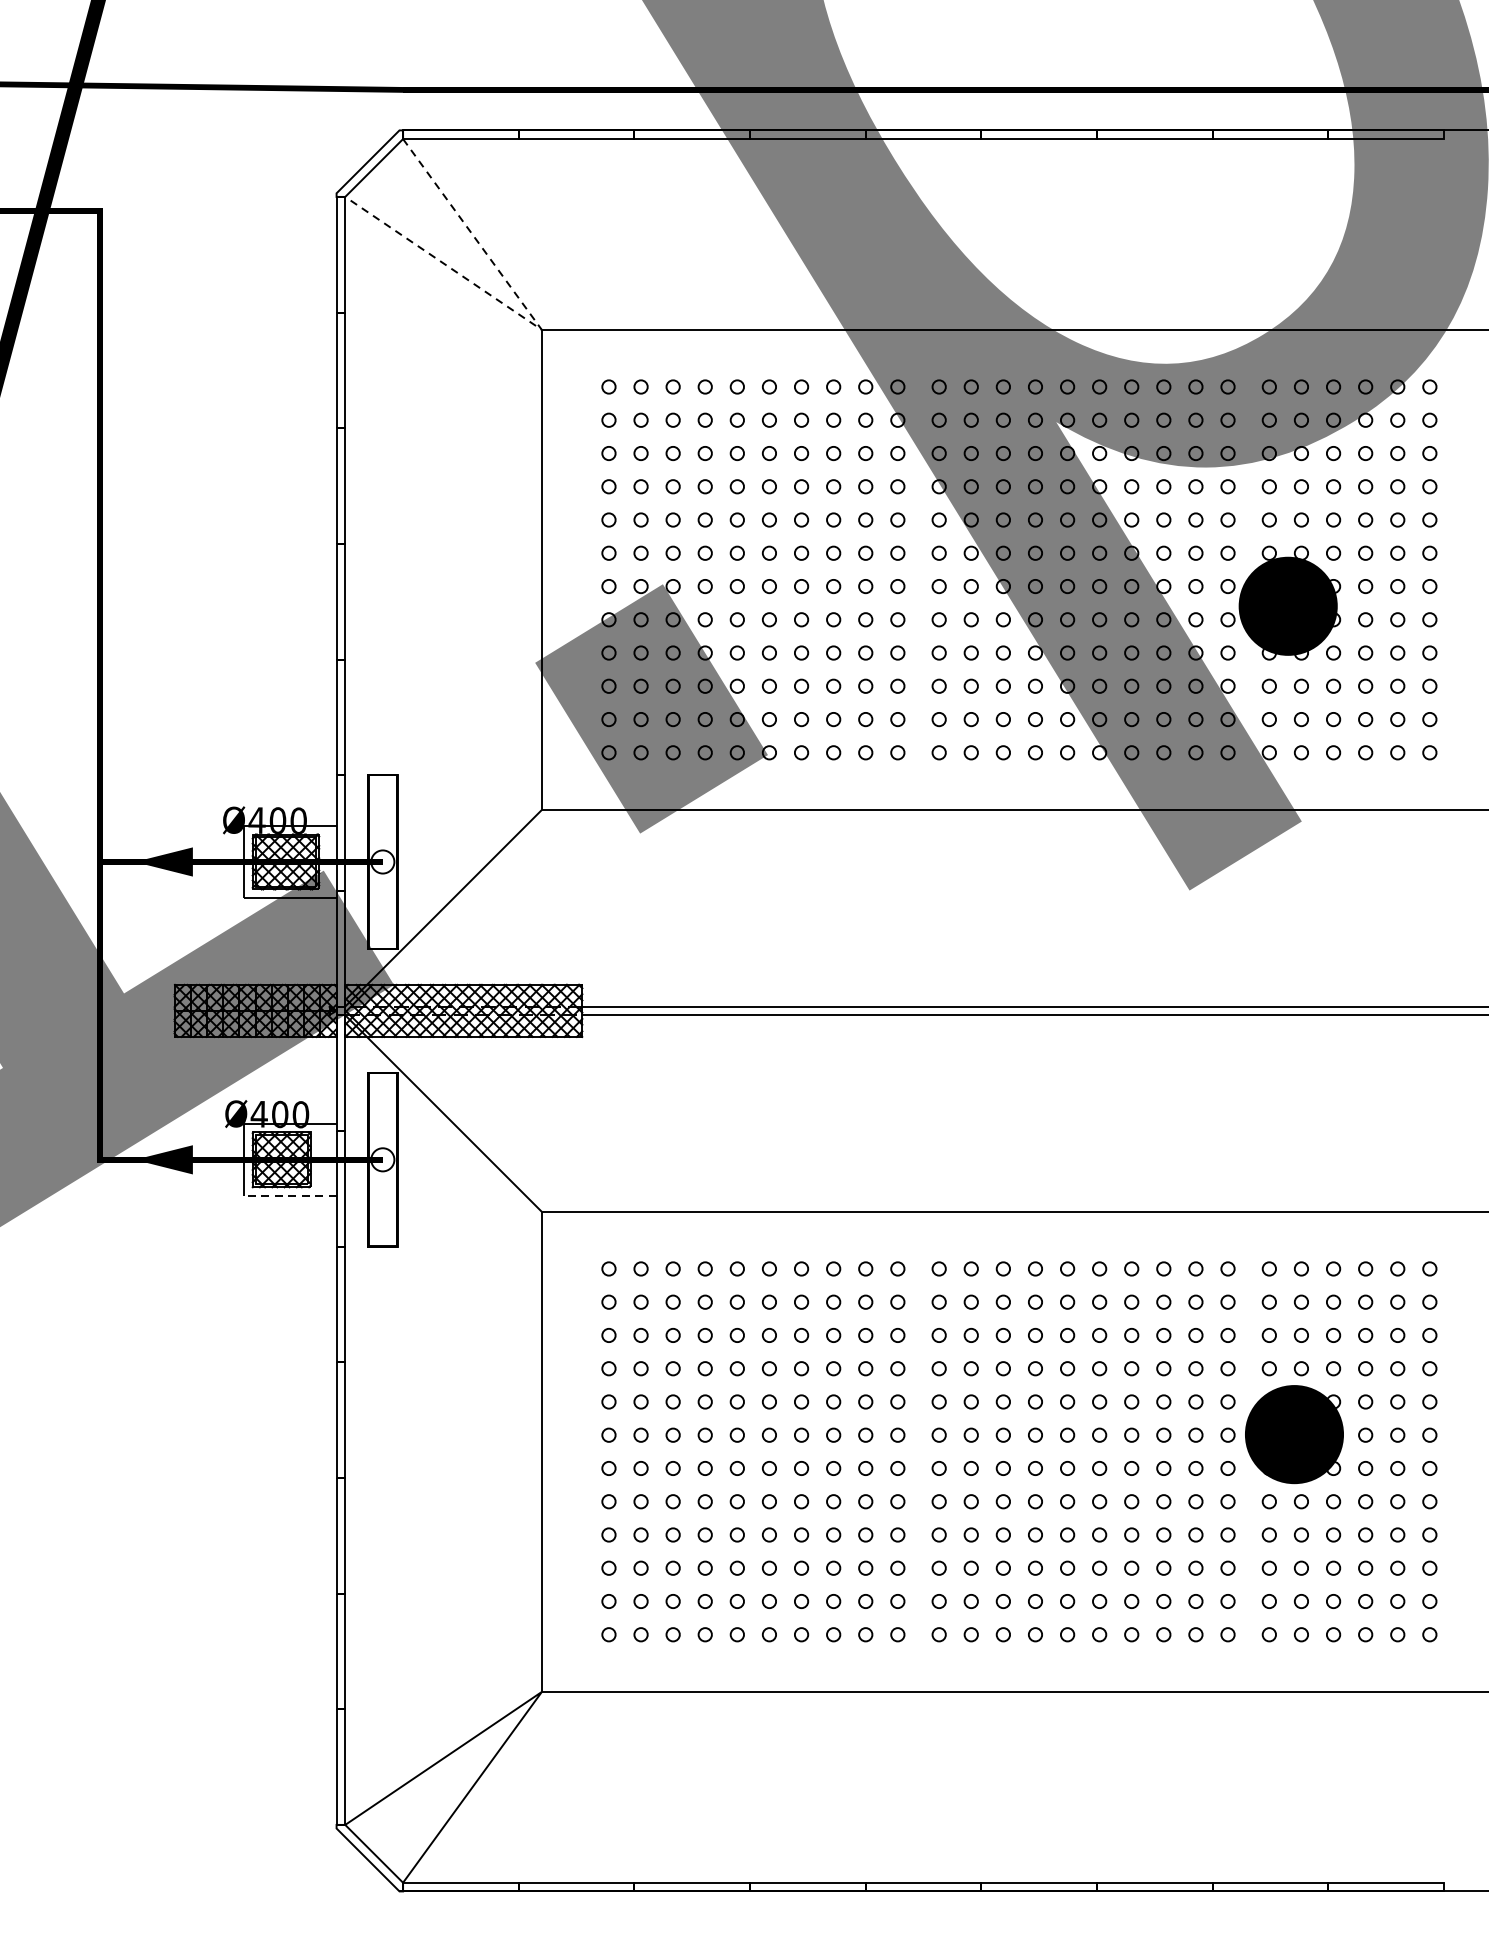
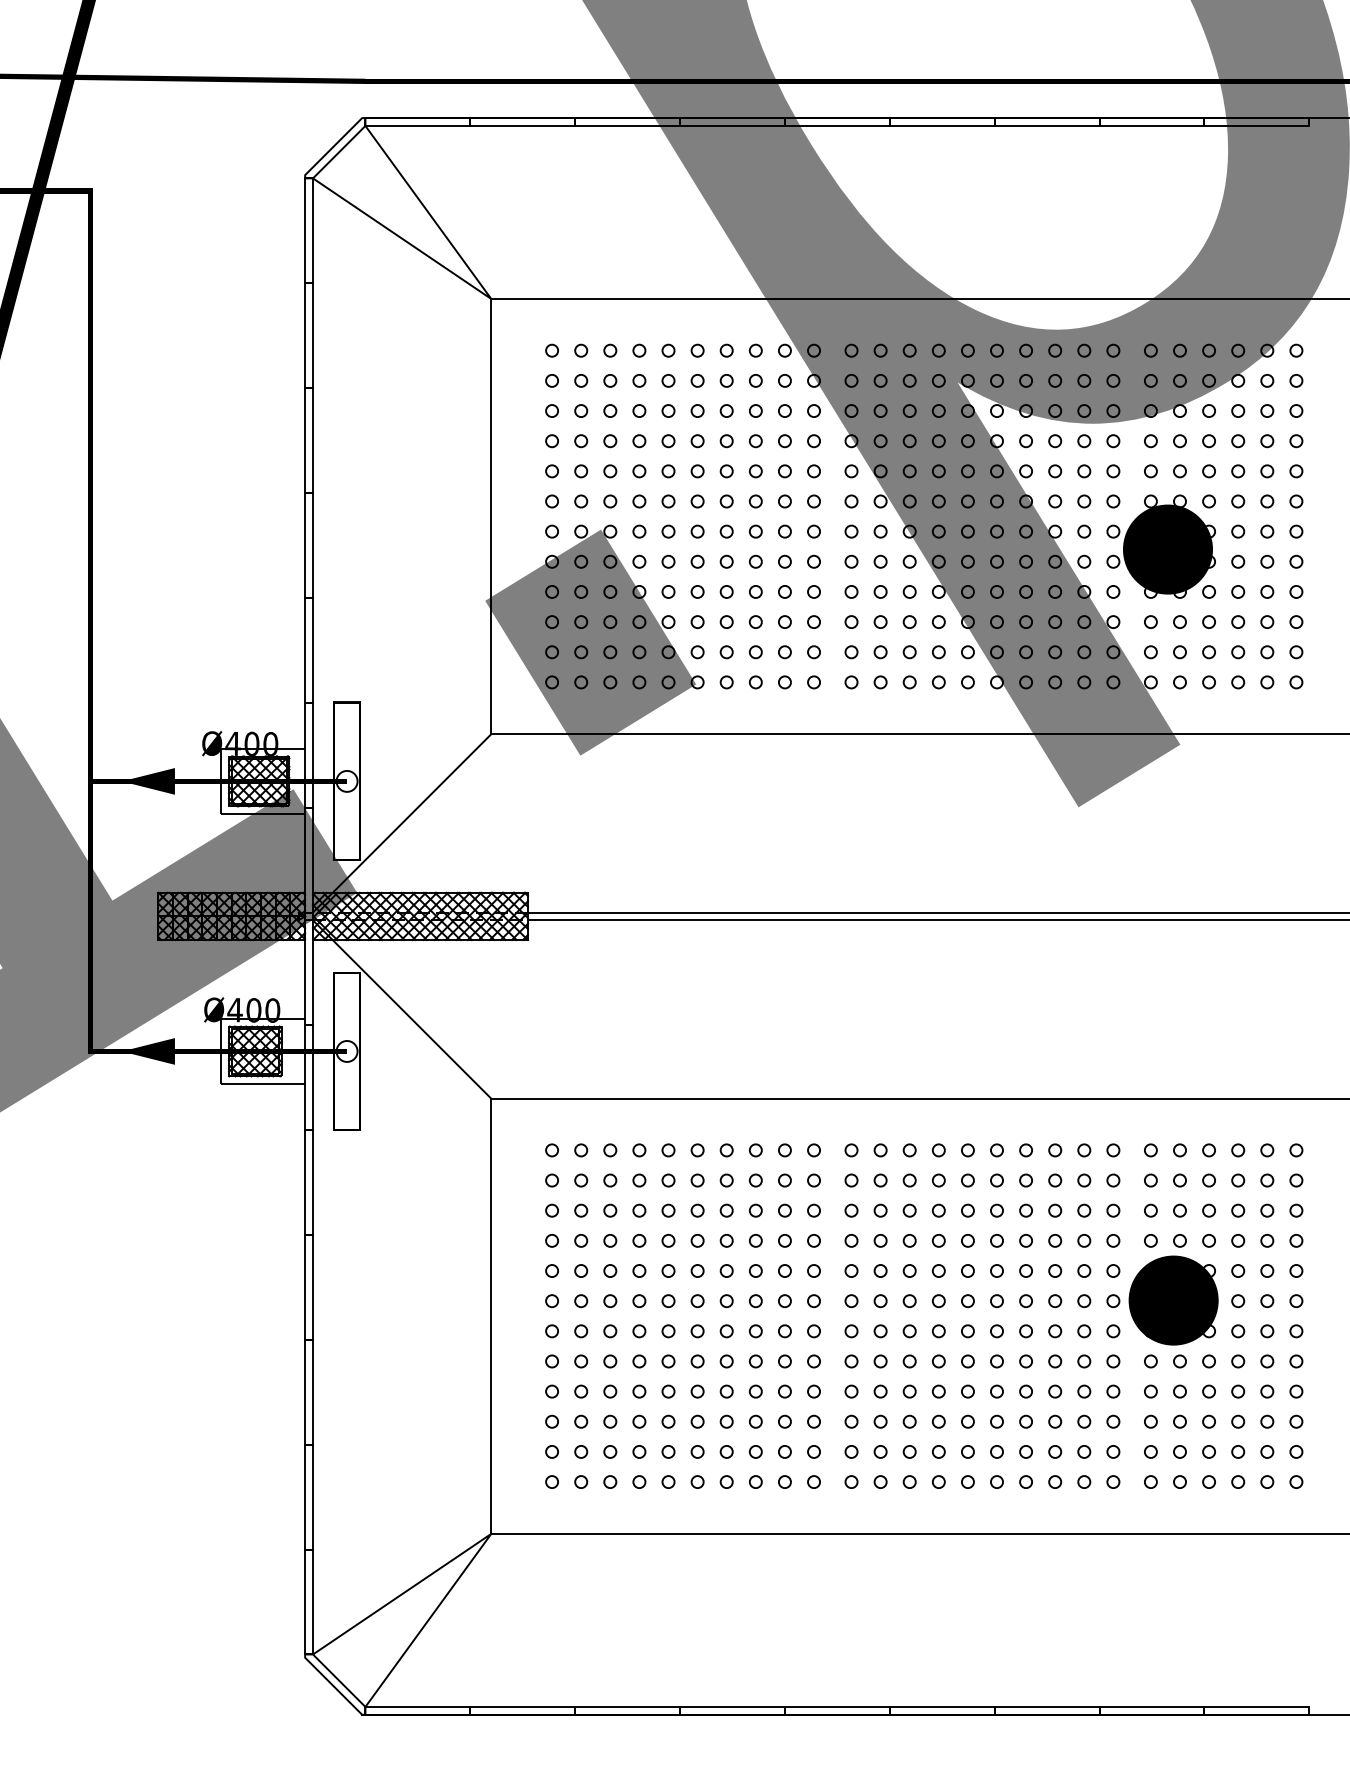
line: (541, 329) -> (490, 298), dashed -> solid
line: (290, 1196) -> (263, 1084), dashed -> solid

